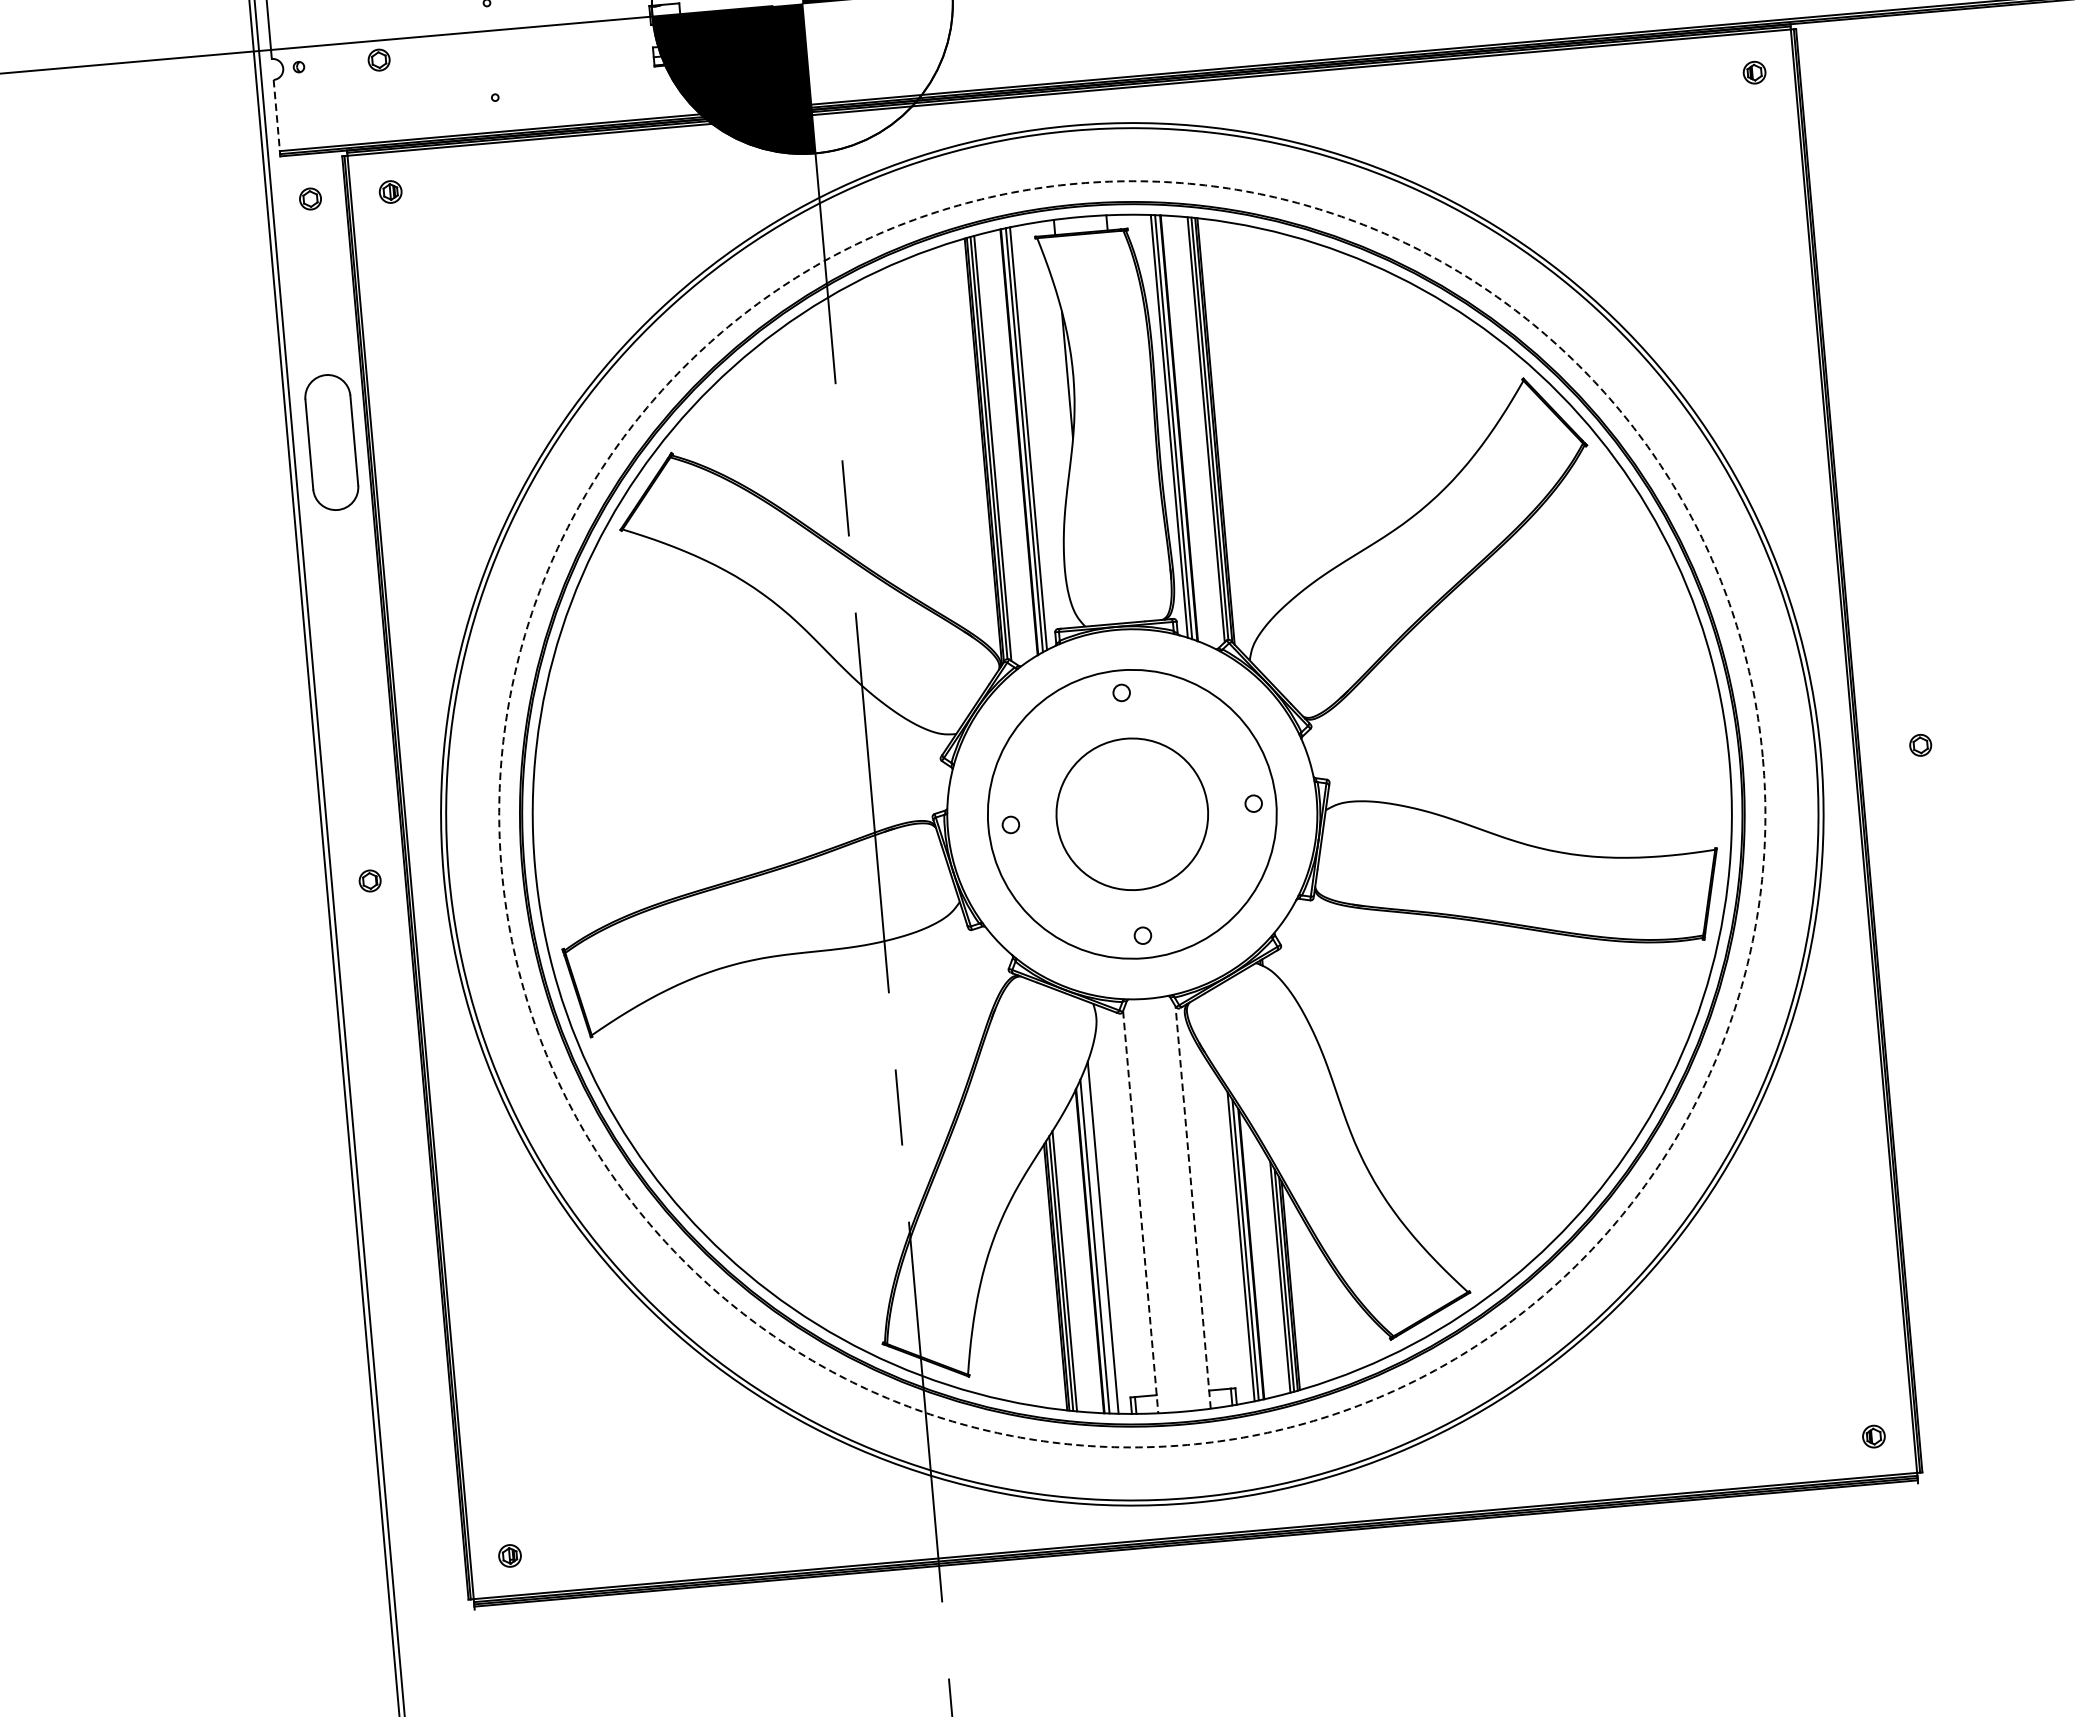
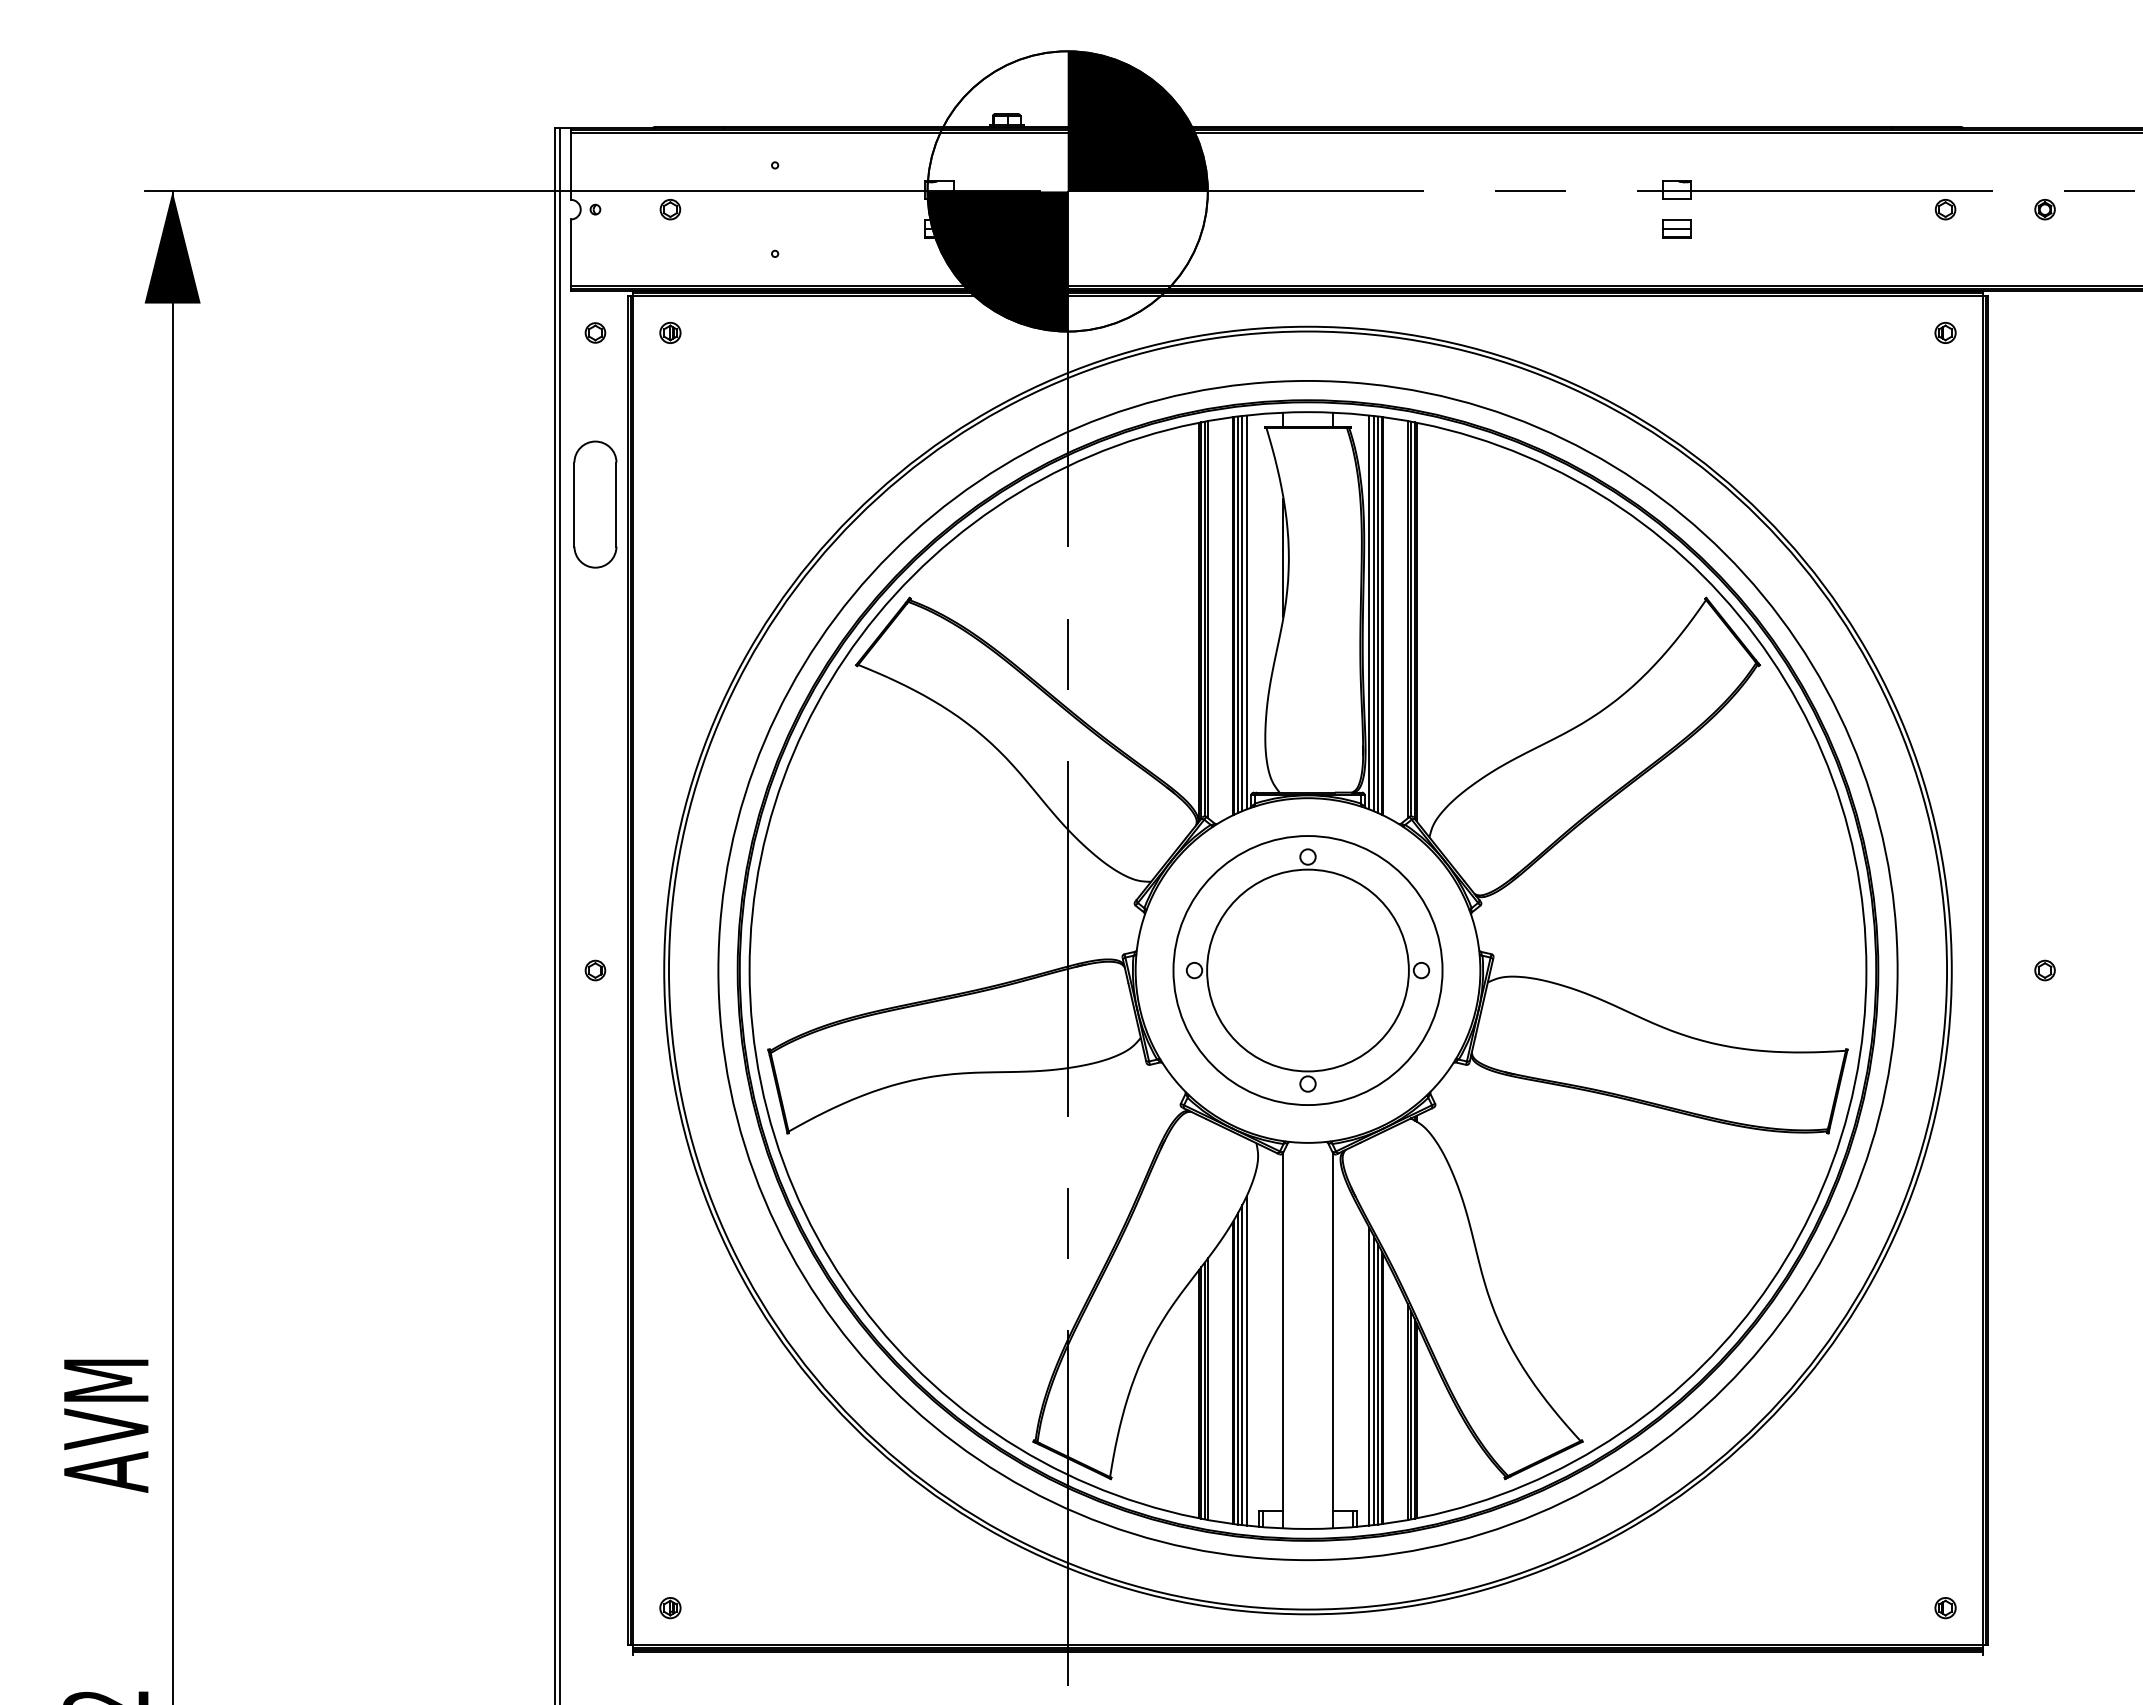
line: (276, 116) -> (570, 253), dashed -> solid
line: (1164, 425) -> (1369, 612), added
line: (1033, 437) -> (1246, 612), added
part: (331, 442) -> (595, 504), moved
circle: (1131, 814) -> (1307, 970), dashed -> solid
circle: (1131, 814) -> (1307, 970), size x1.43
line: (1193, 1206) -> (1332, 1339), dashed -> solid
line: (1140, 1212) -> (1283, 1340), dashed -> solid
line: (1099, 1242) -> (1242, 1365), added
line: (1236, 1242) -> (1369, 1376), added

